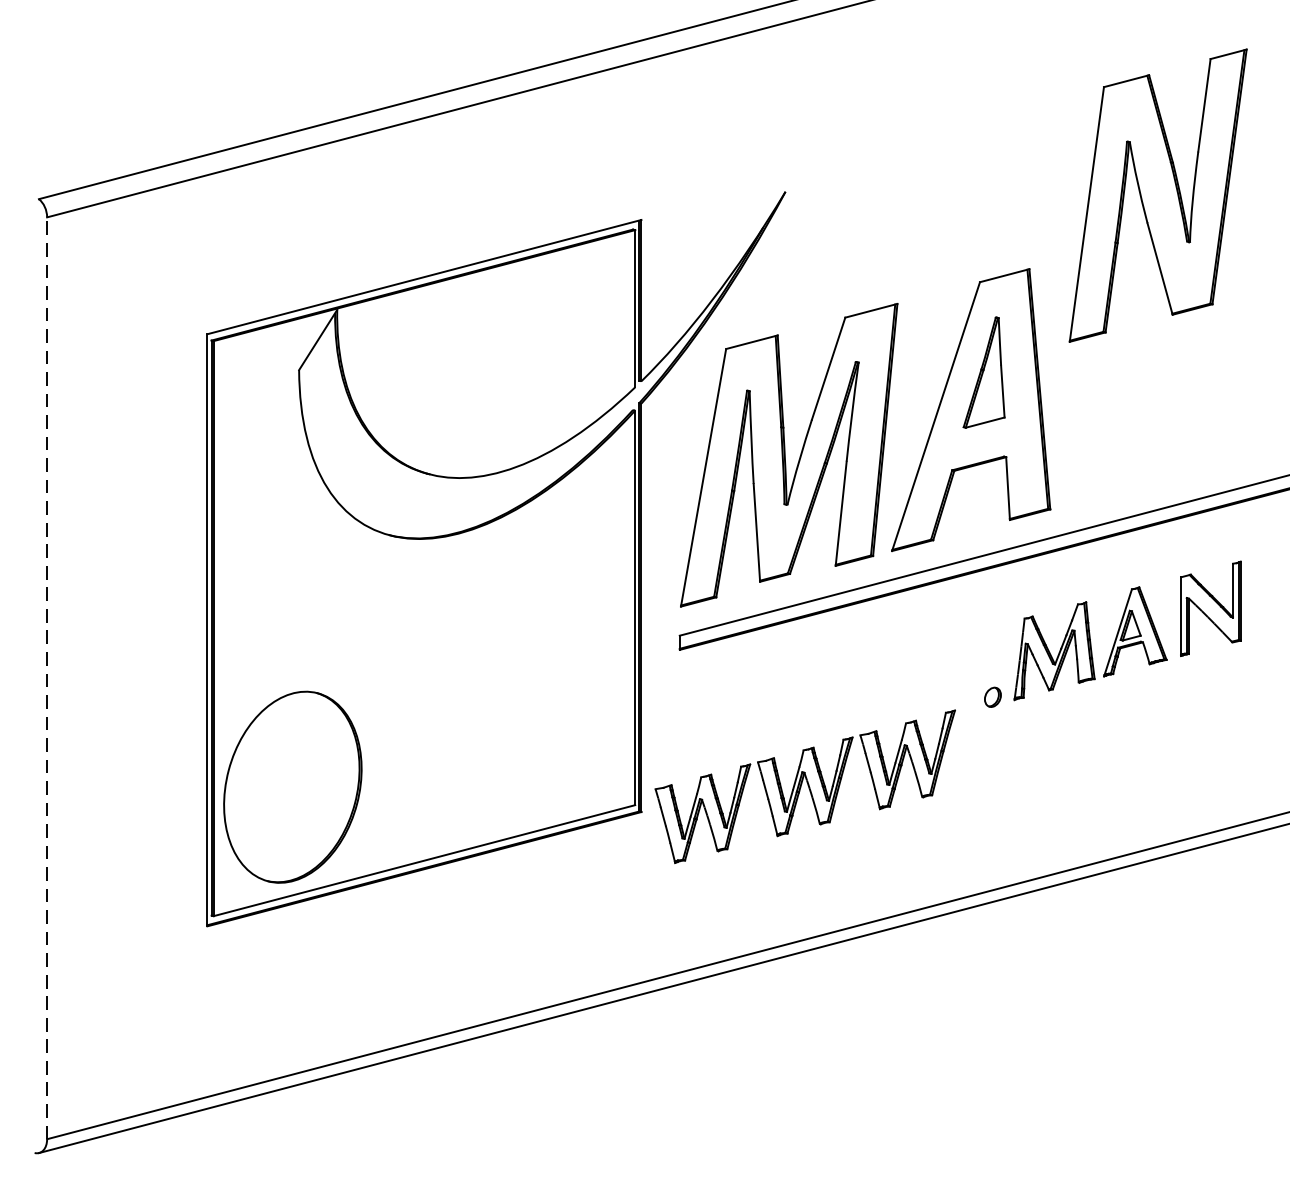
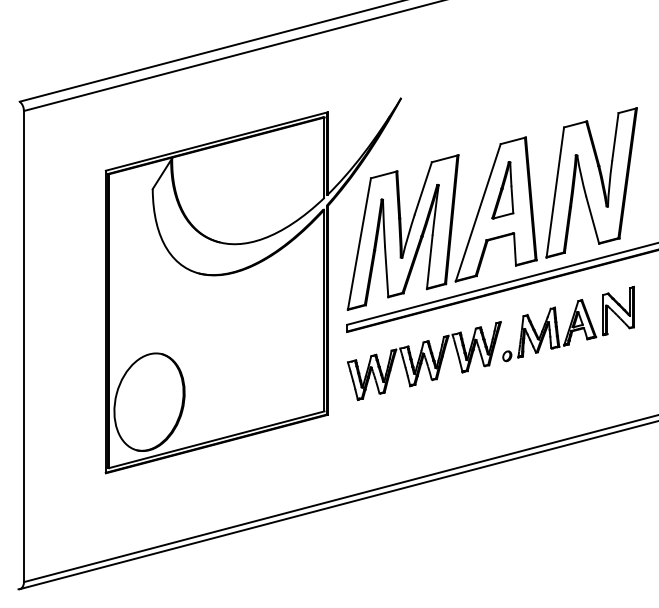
part: (1157, 194) -> (591, 182), moved
line: (46, 678) -> (23, 346), dashed -> solid
part: (805, 785) -> (424, 360), moved

